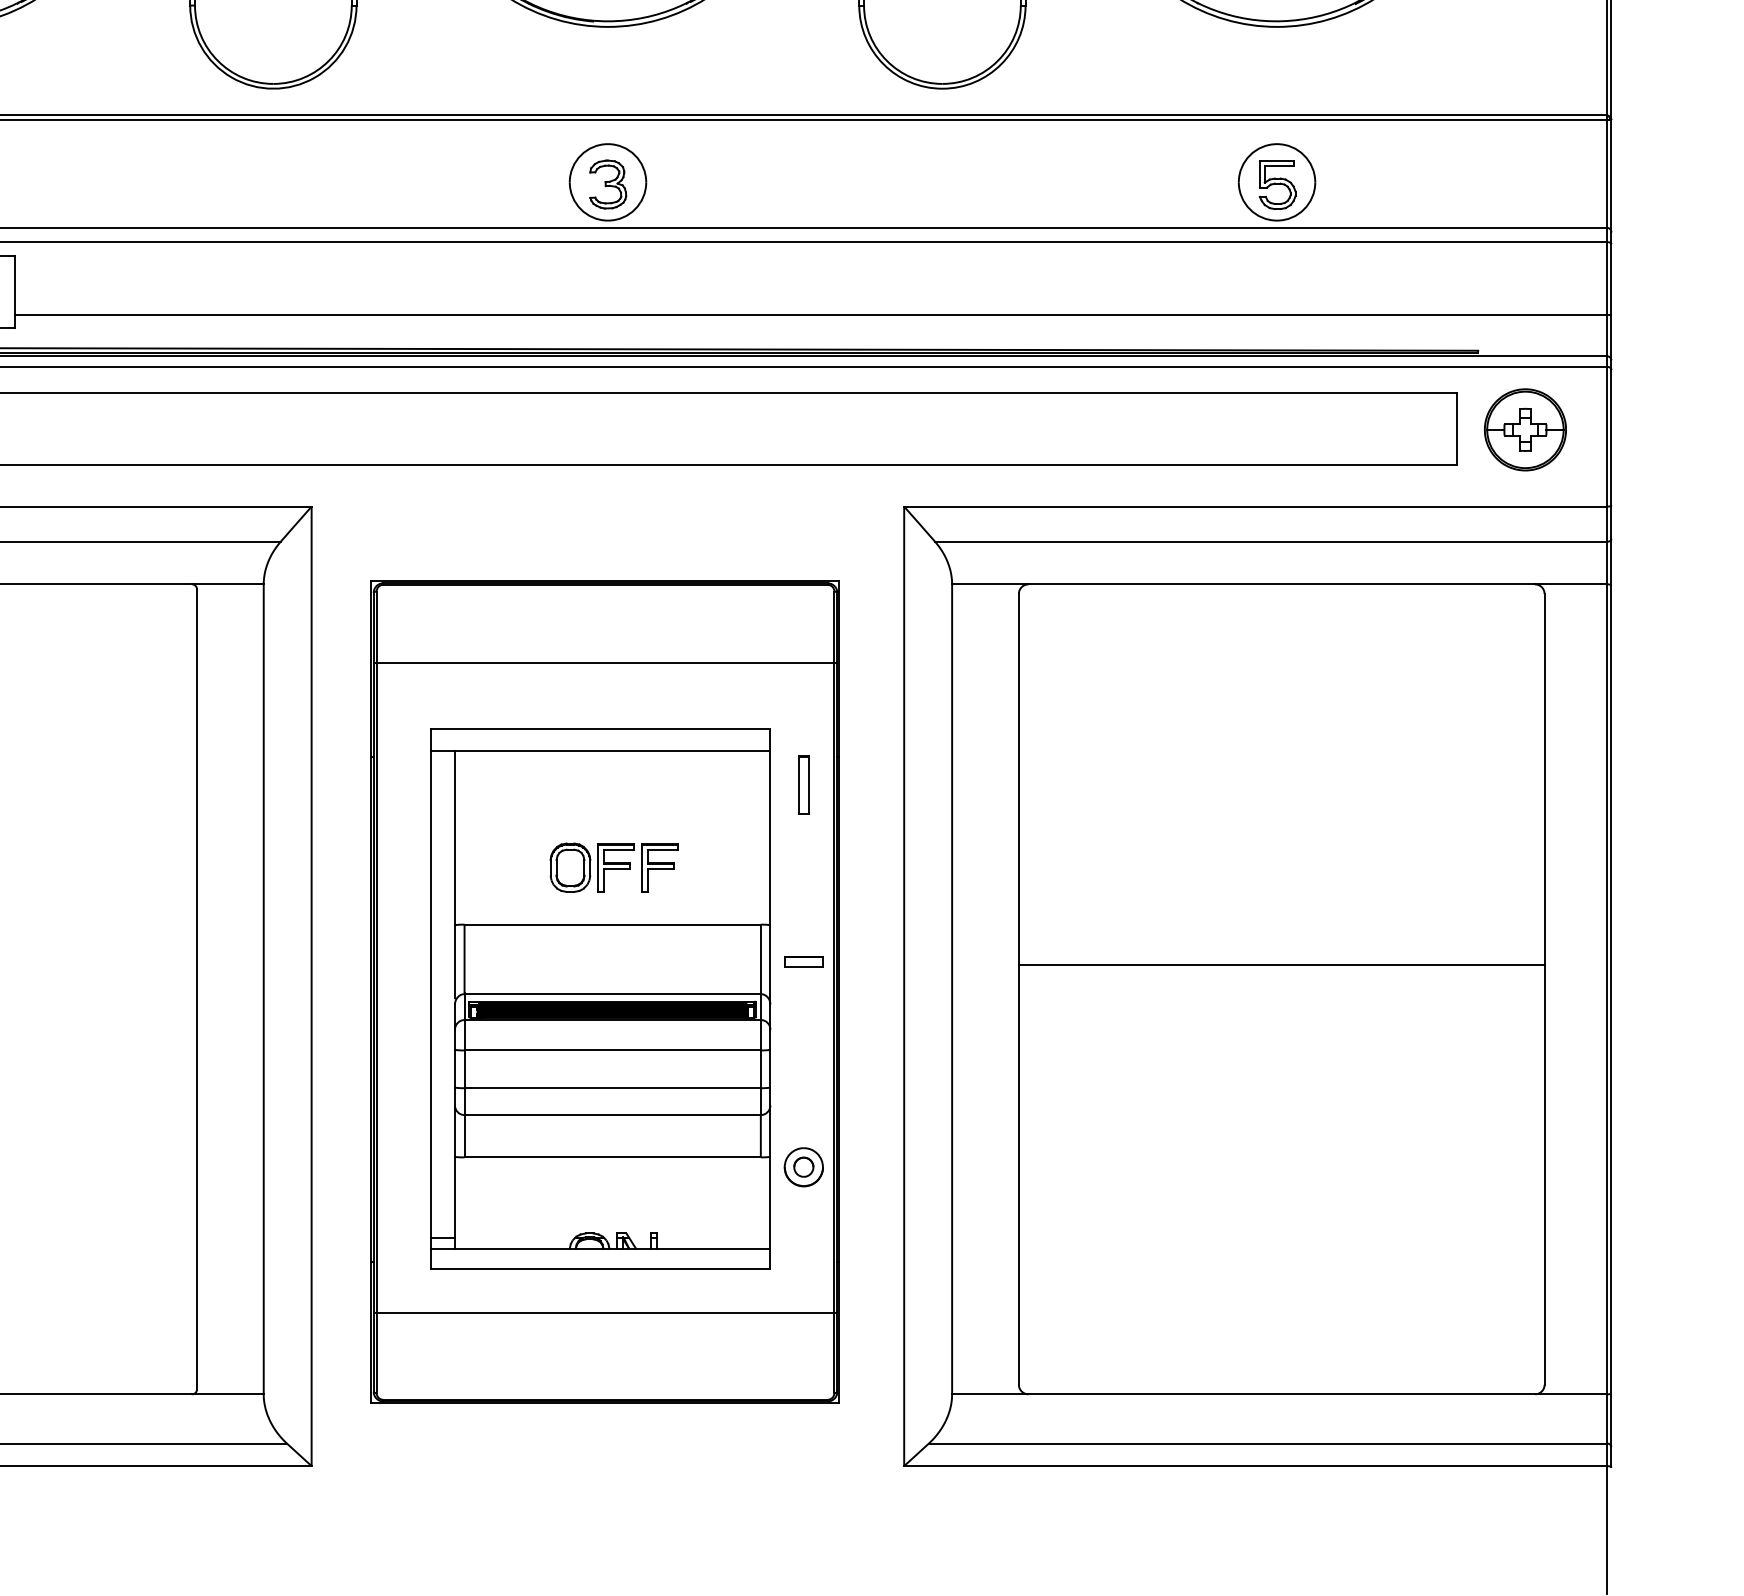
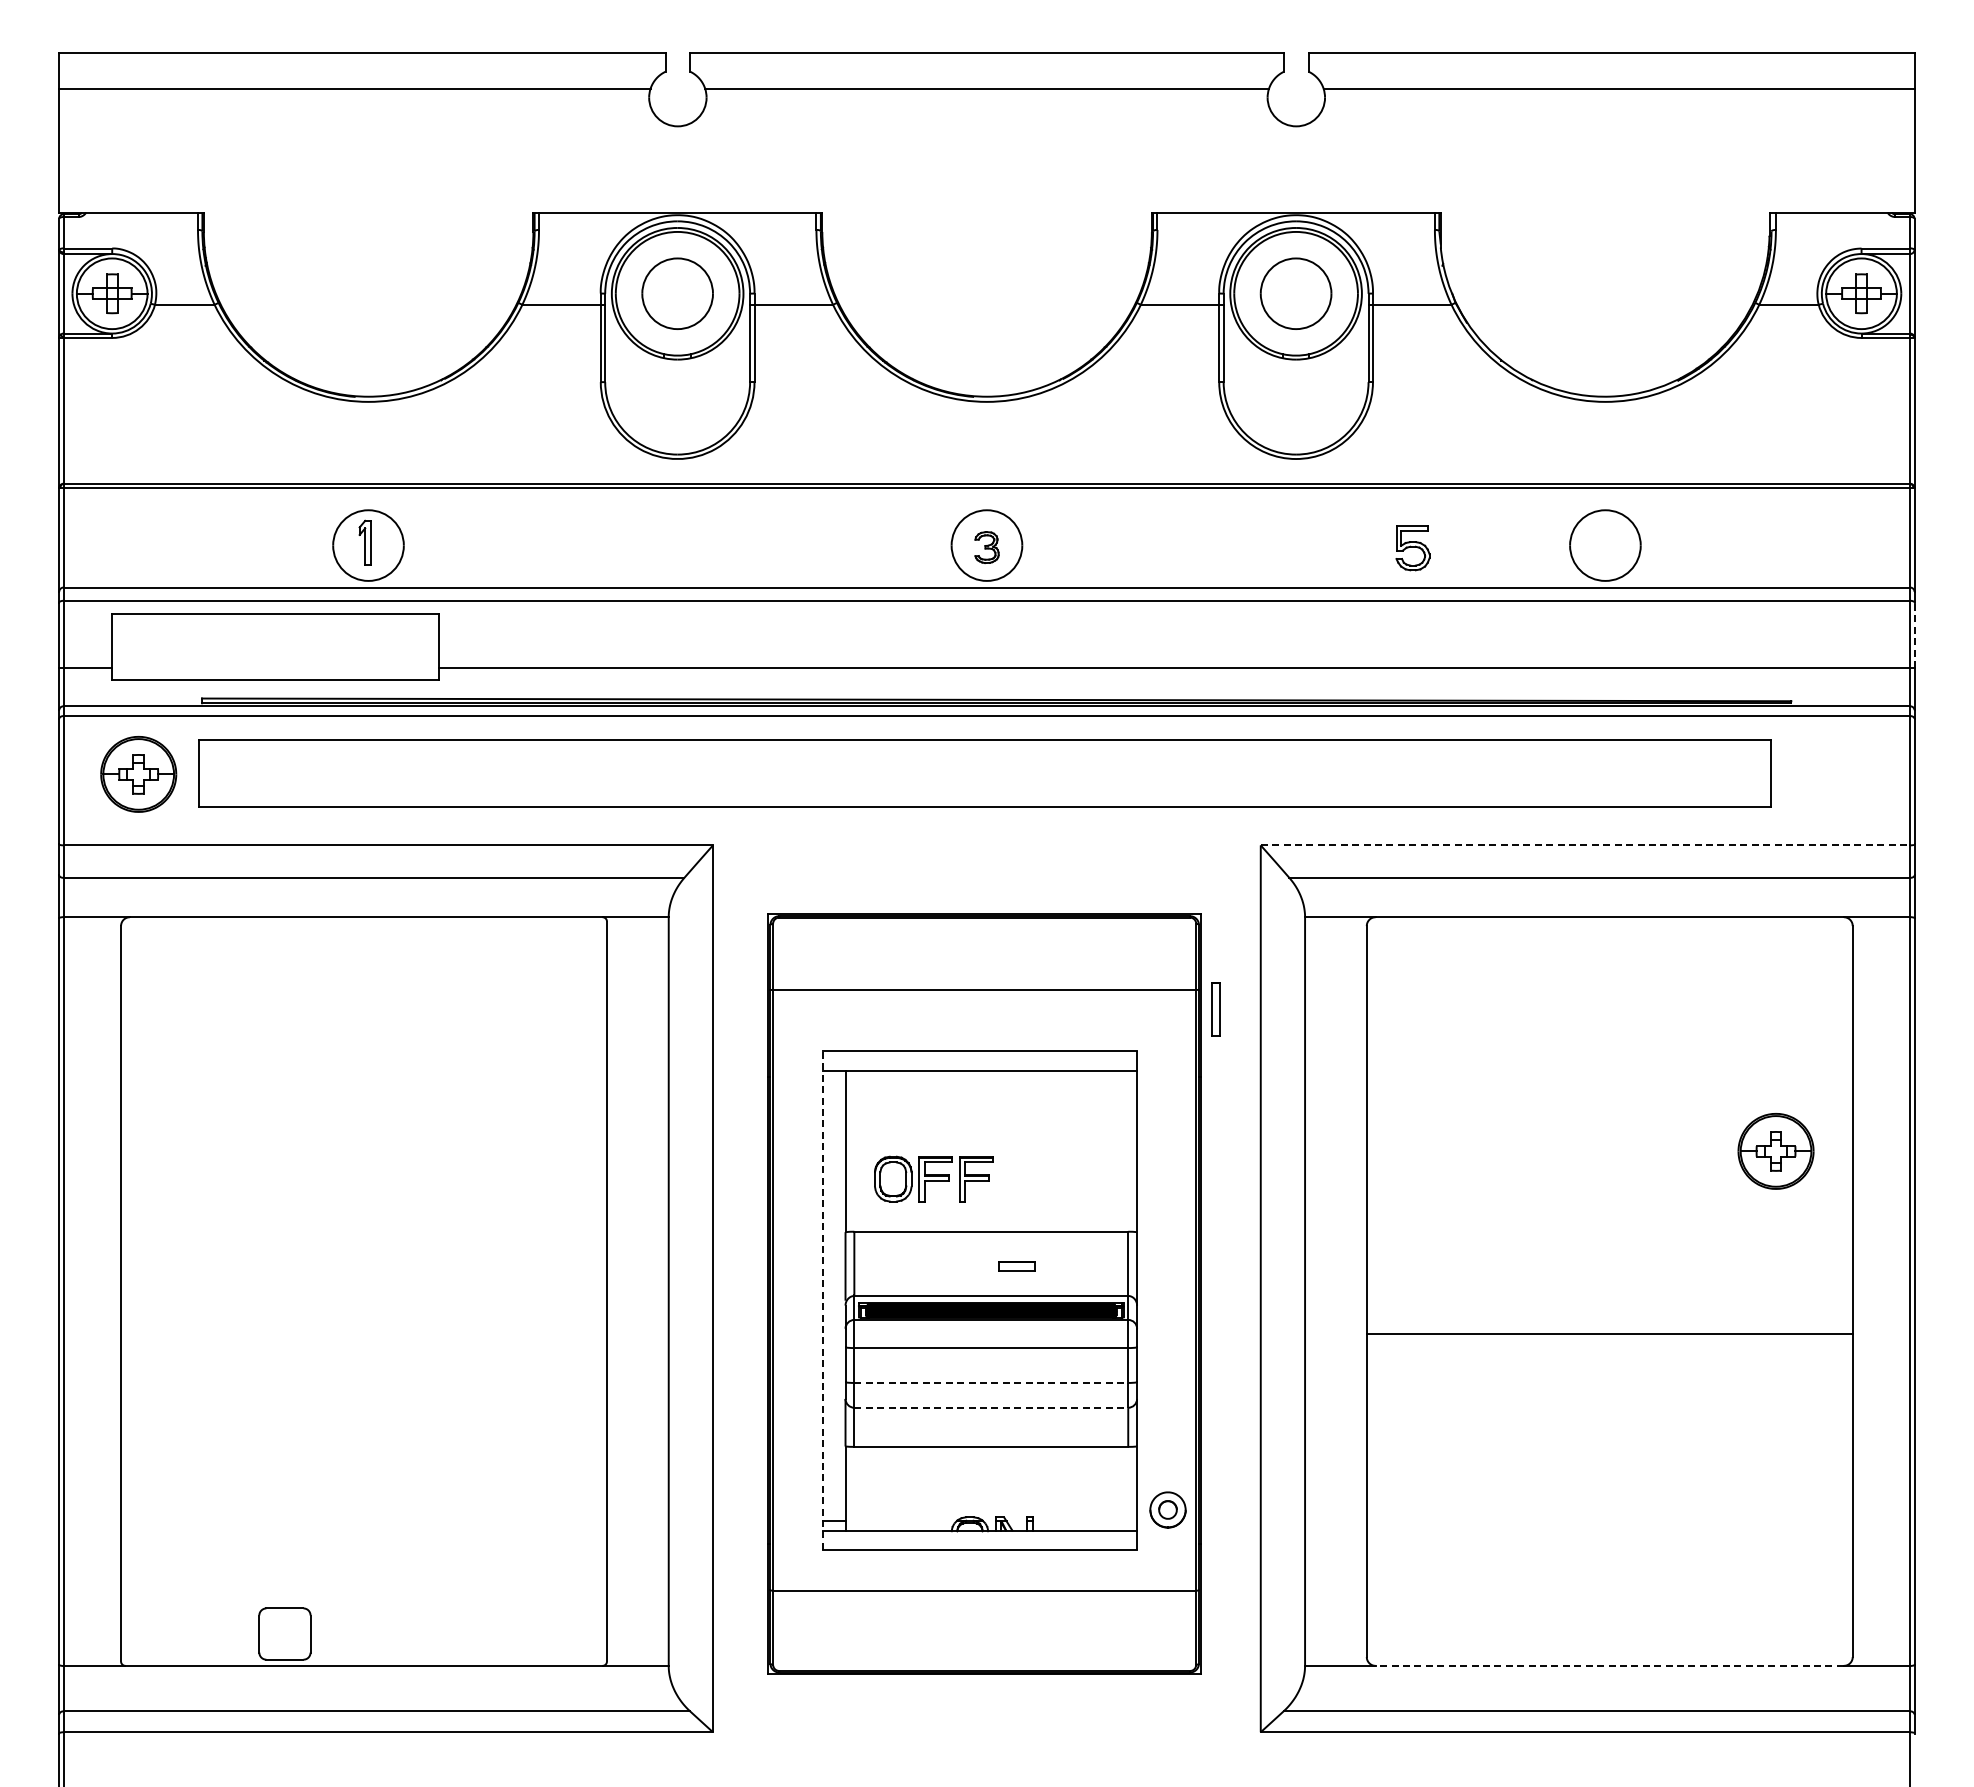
part: (607, 184) -> (986, 547), size x0.7
part: (1277, 185) -> (1412, 548), moved
line: (1611, 279) -> (1914, 635), solid -> dashed
part: (1524, 430) -> (1775, 1151), moved
line: (1255, 506) -> (1585, 845), solid -> dashed
part: (803, 784) -> (1215, 1009), moved
part: (613, 867) -> (933, 1178), moved
part: (803, 962) -> (1016, 1266), moved
line: (1281, 965) -> (1609, 1334), moved
line: (431, 997) -> (823, 1299), solid -> dashed
line: (612, 1087) -> (991, 1382), solid -> dashed
line: (612, 1114) -> (991, 1407), solid -> dashed
part: (803, 1166) -> (1167, 1509), moved
line: (1281, 1393) -> (1609, 1665), solid -> dashed

